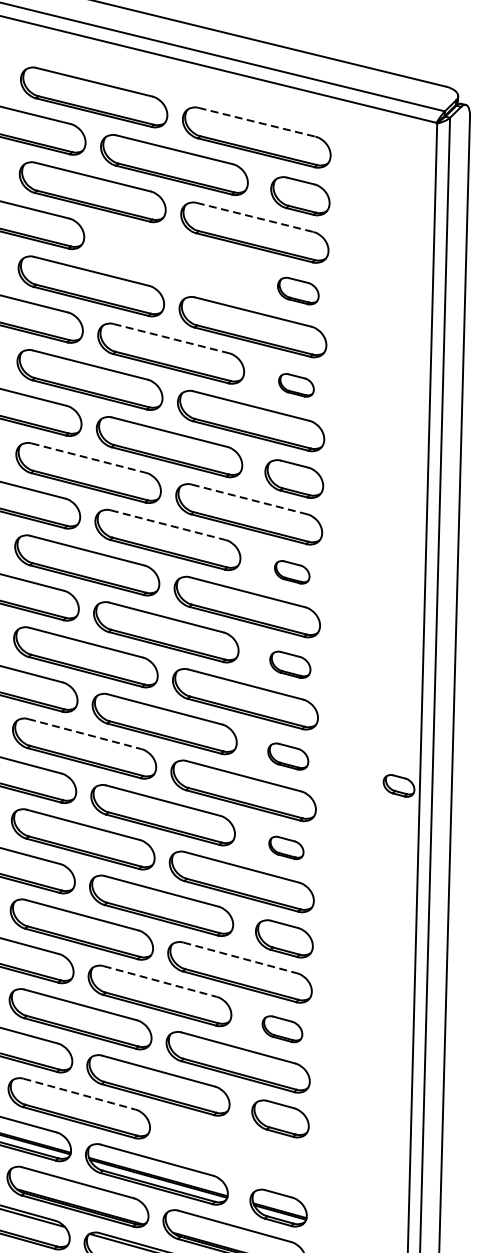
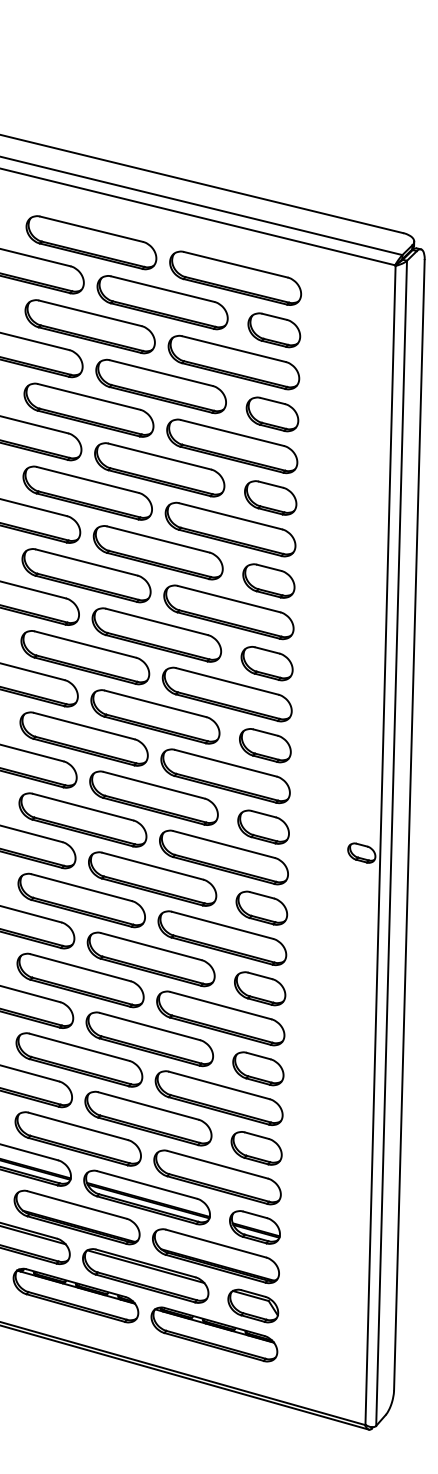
line: (257, 122) -> (236, 264), dashed -> solid
line: (255, 217) -> (234, 349), dashed -> solid
part: (172, 259) -> (160, 386), added
part: (298, 291) -> (272, 414), size x1.43
line: (170, 338) -> (159, 456), dashed -> solid
part: (296, 384) -> (270, 497), size x1.67
line: (89, 458) -> (87, 562), dashed -> solid
line: (249, 499) -> (229, 599), dashed -> solid
line: (168, 525) -> (157, 622), dashed -> solid
part: (291, 572) -> (266, 663), size x1.67
part: (290, 664) -> (265, 745), size x1.43
line: (85, 734) -> (83, 807), dashed -> solid
part: (288, 755) -> (263, 826), size x1.43
part: (285, 847) -> (261, 907), size x1.67
line: (240, 957) -> (221, 1005), dashed -> solid
line: (160, 981) -> (150, 1026), dashed -> solid
part: (282, 1028) -> (258, 1068), size x1.43
line: (79, 1094) -> (78, 1126), dashed -> solid
part: (236, 1151) -> (217, 1177), added

